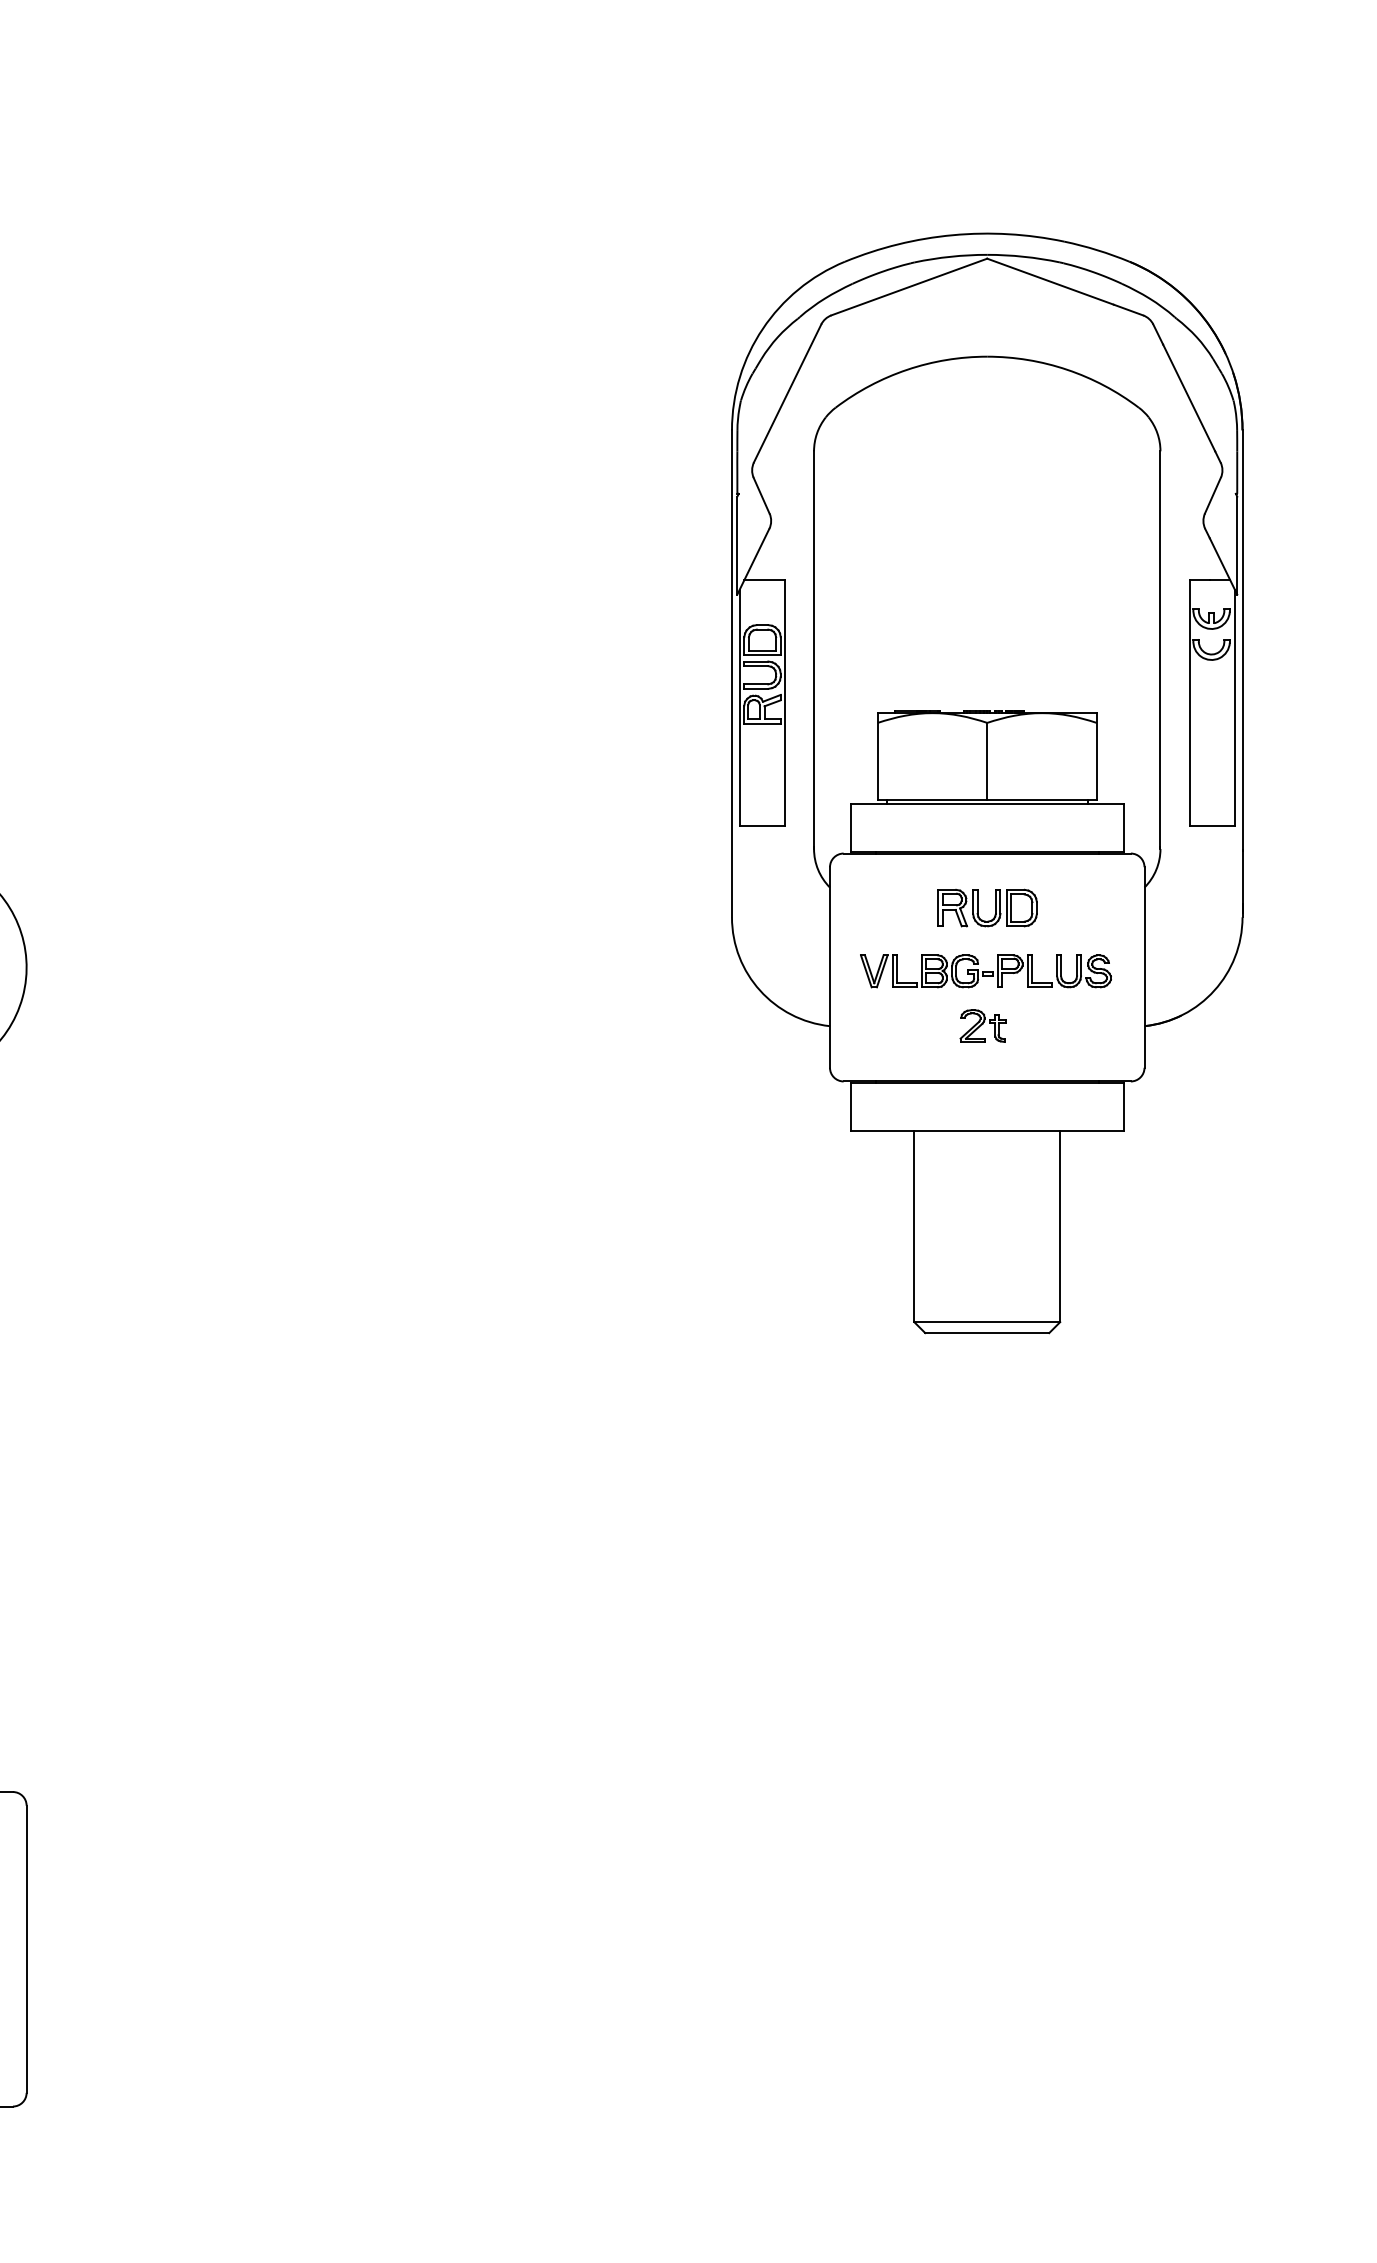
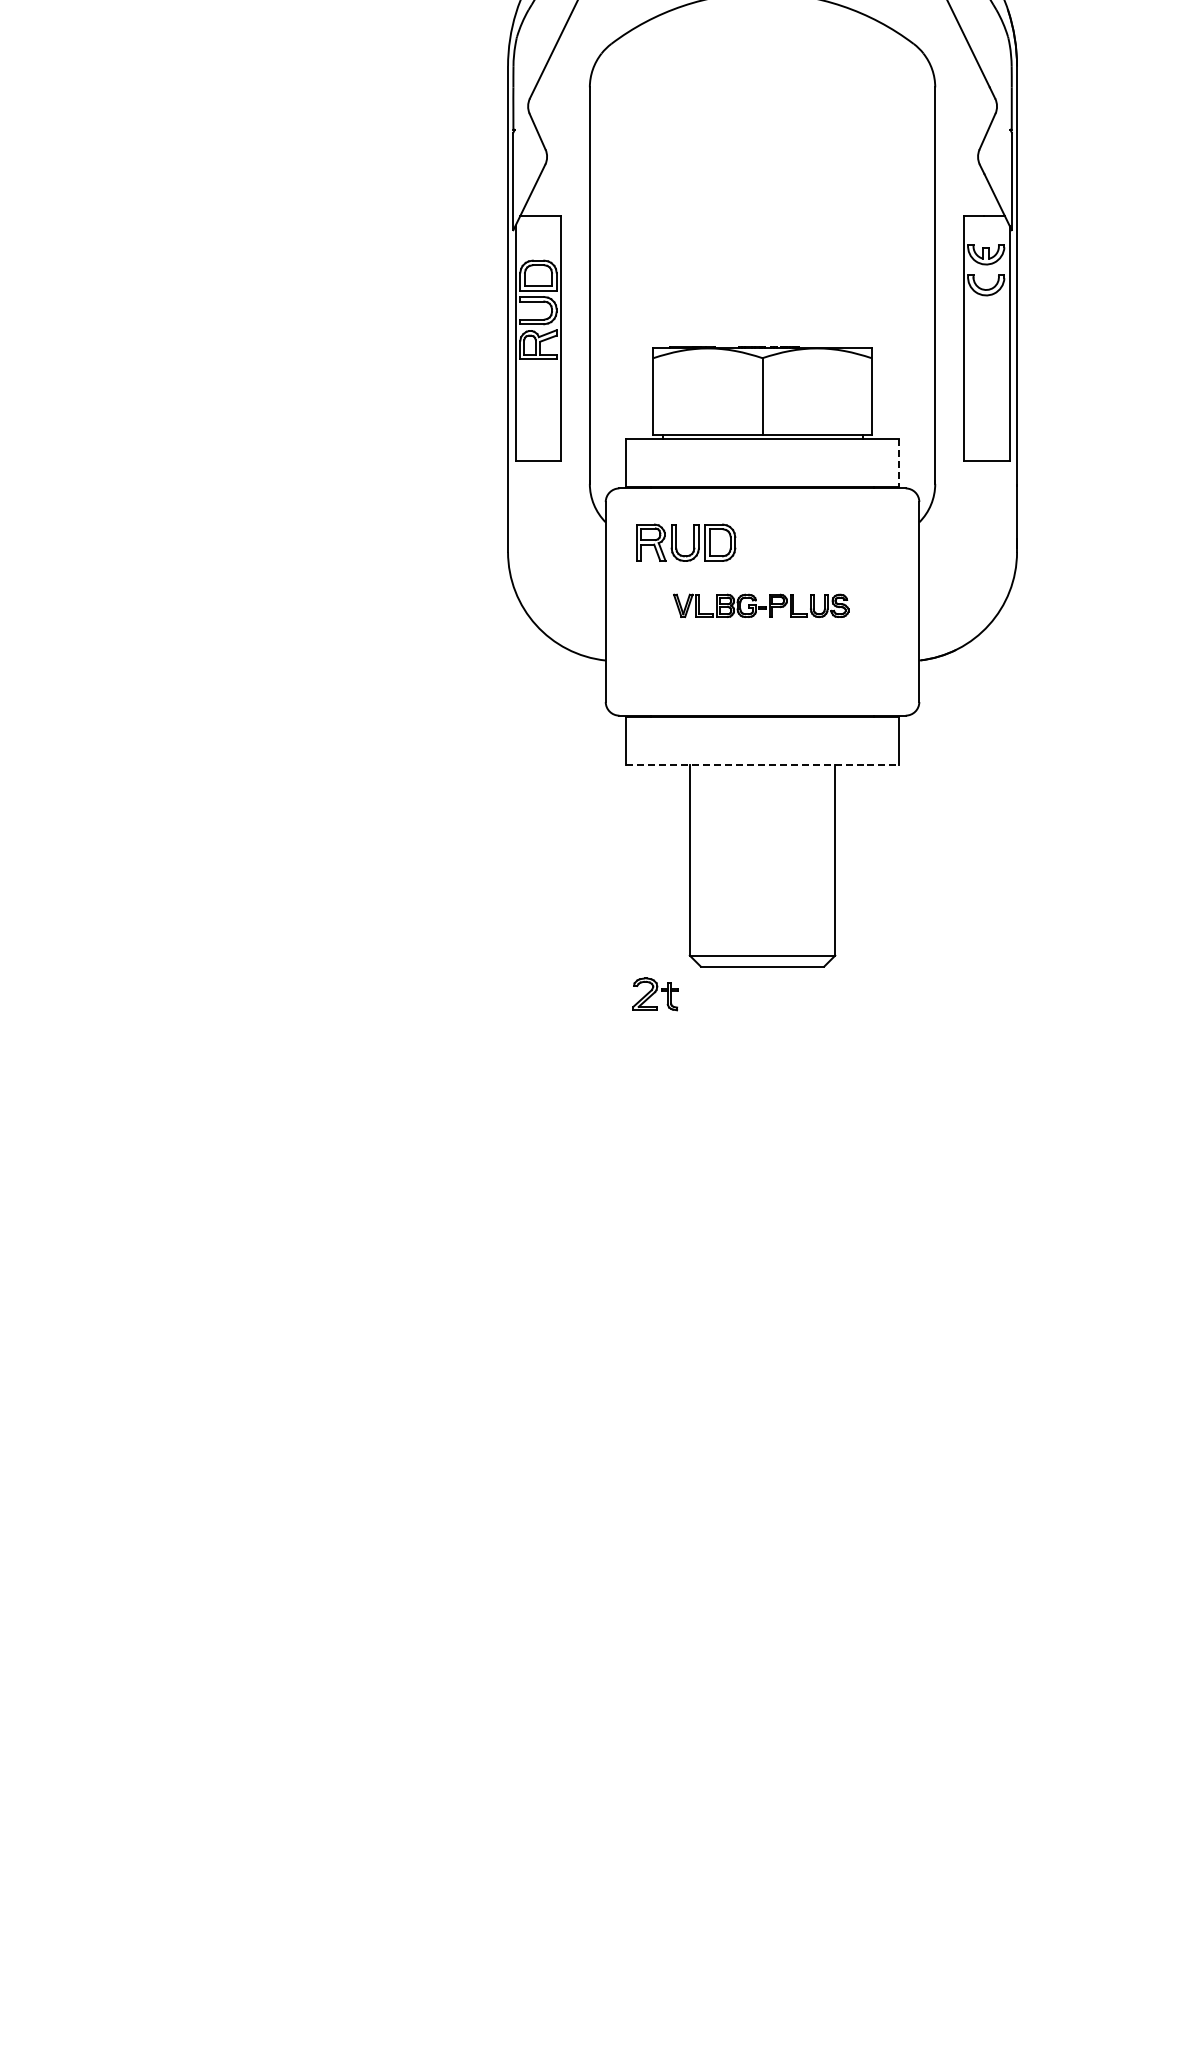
line: (1124, 828) -> (899, 463), solid -> dashed
part: (995, 907) -> (693, 542), moved
part: (985, 971) -> (760, 606), size x0.7
part: (982, 1025) -> (655, 993), moved
line: (987, 1130) -> (762, 764), solid -> dashed

